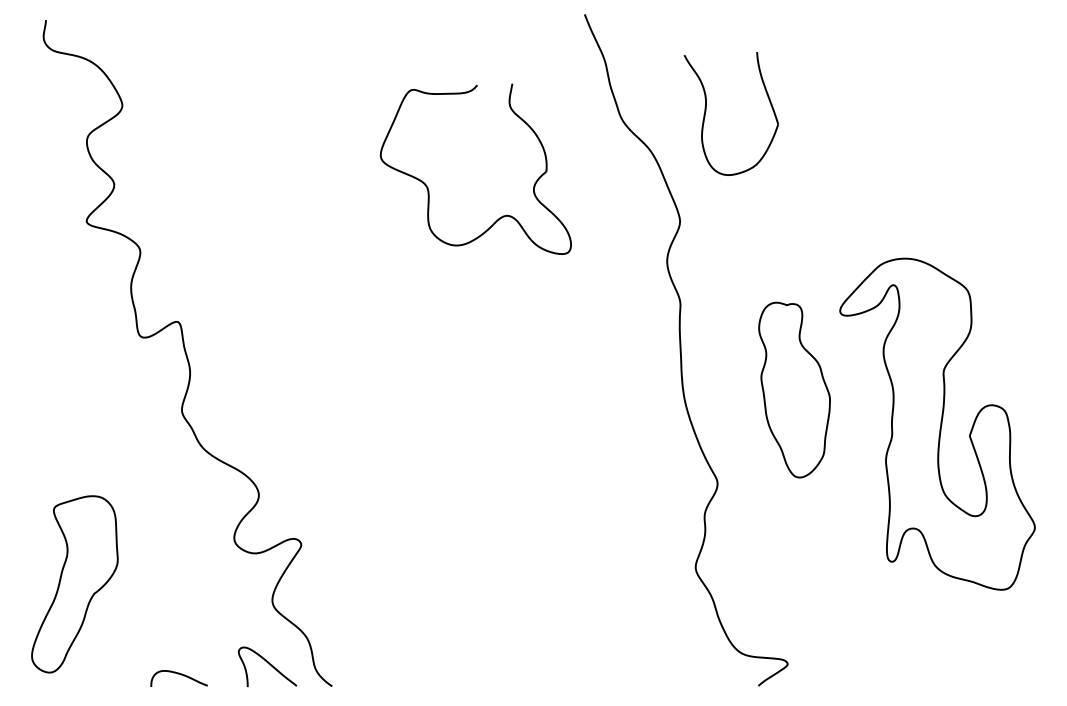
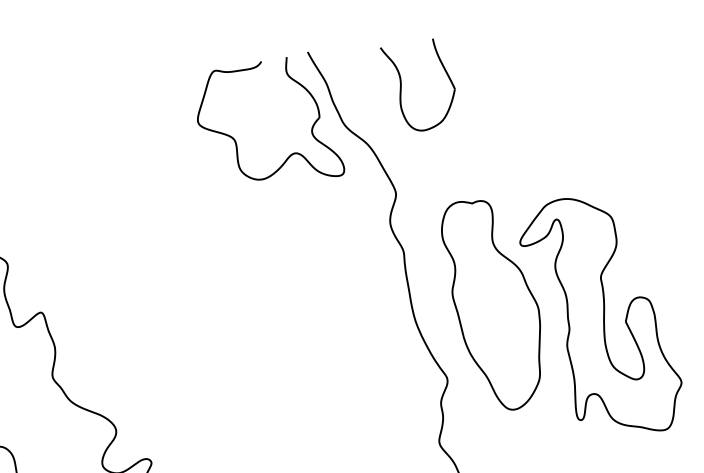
part: (706, 111) -> (401, 86), moved
part: (428, 187) -> (235, 140), moved
part: (794, 389) -> (494, 304), size x1.67

